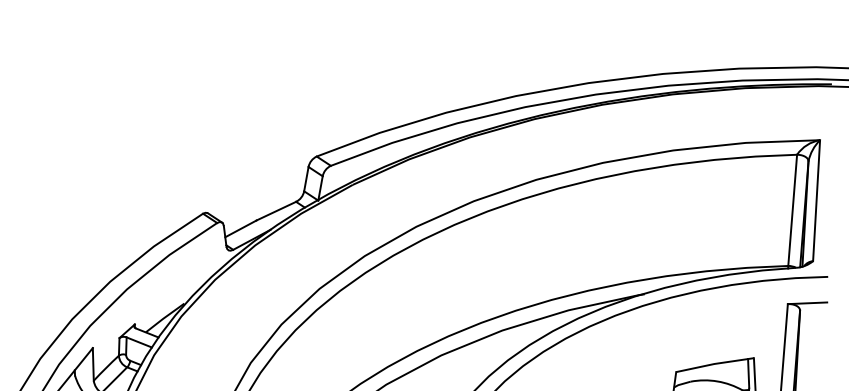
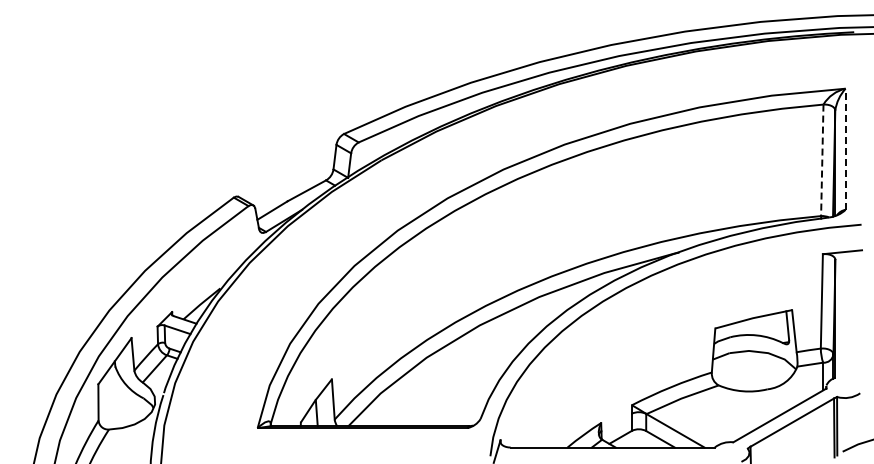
line: (816, 200) -> (845, 149), solid -> dashed
line: (792, 210) -> (822, 160), solid -> dashed

